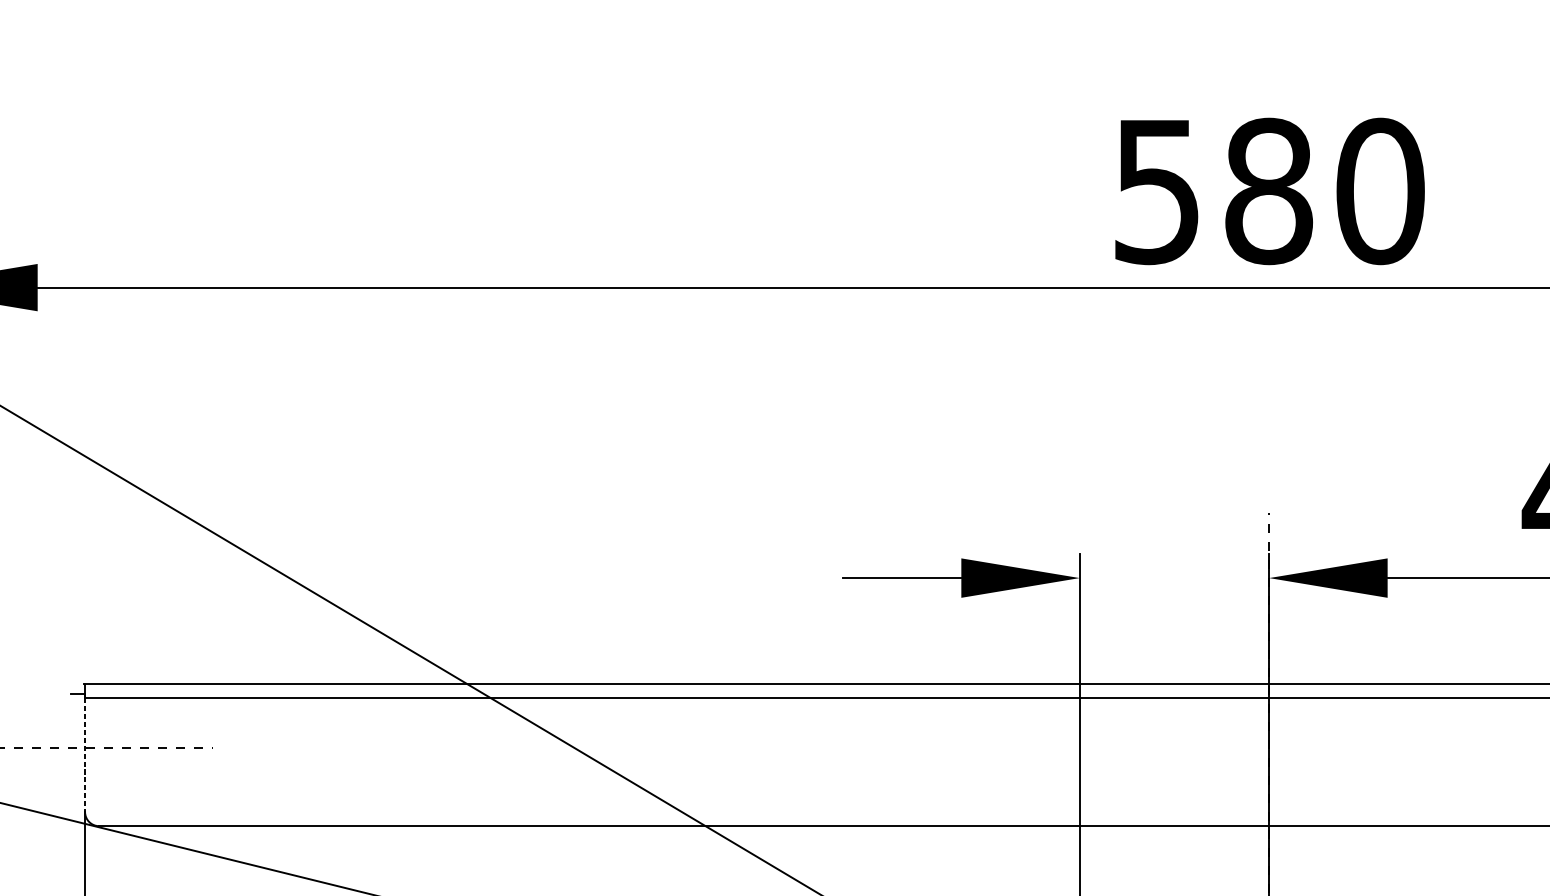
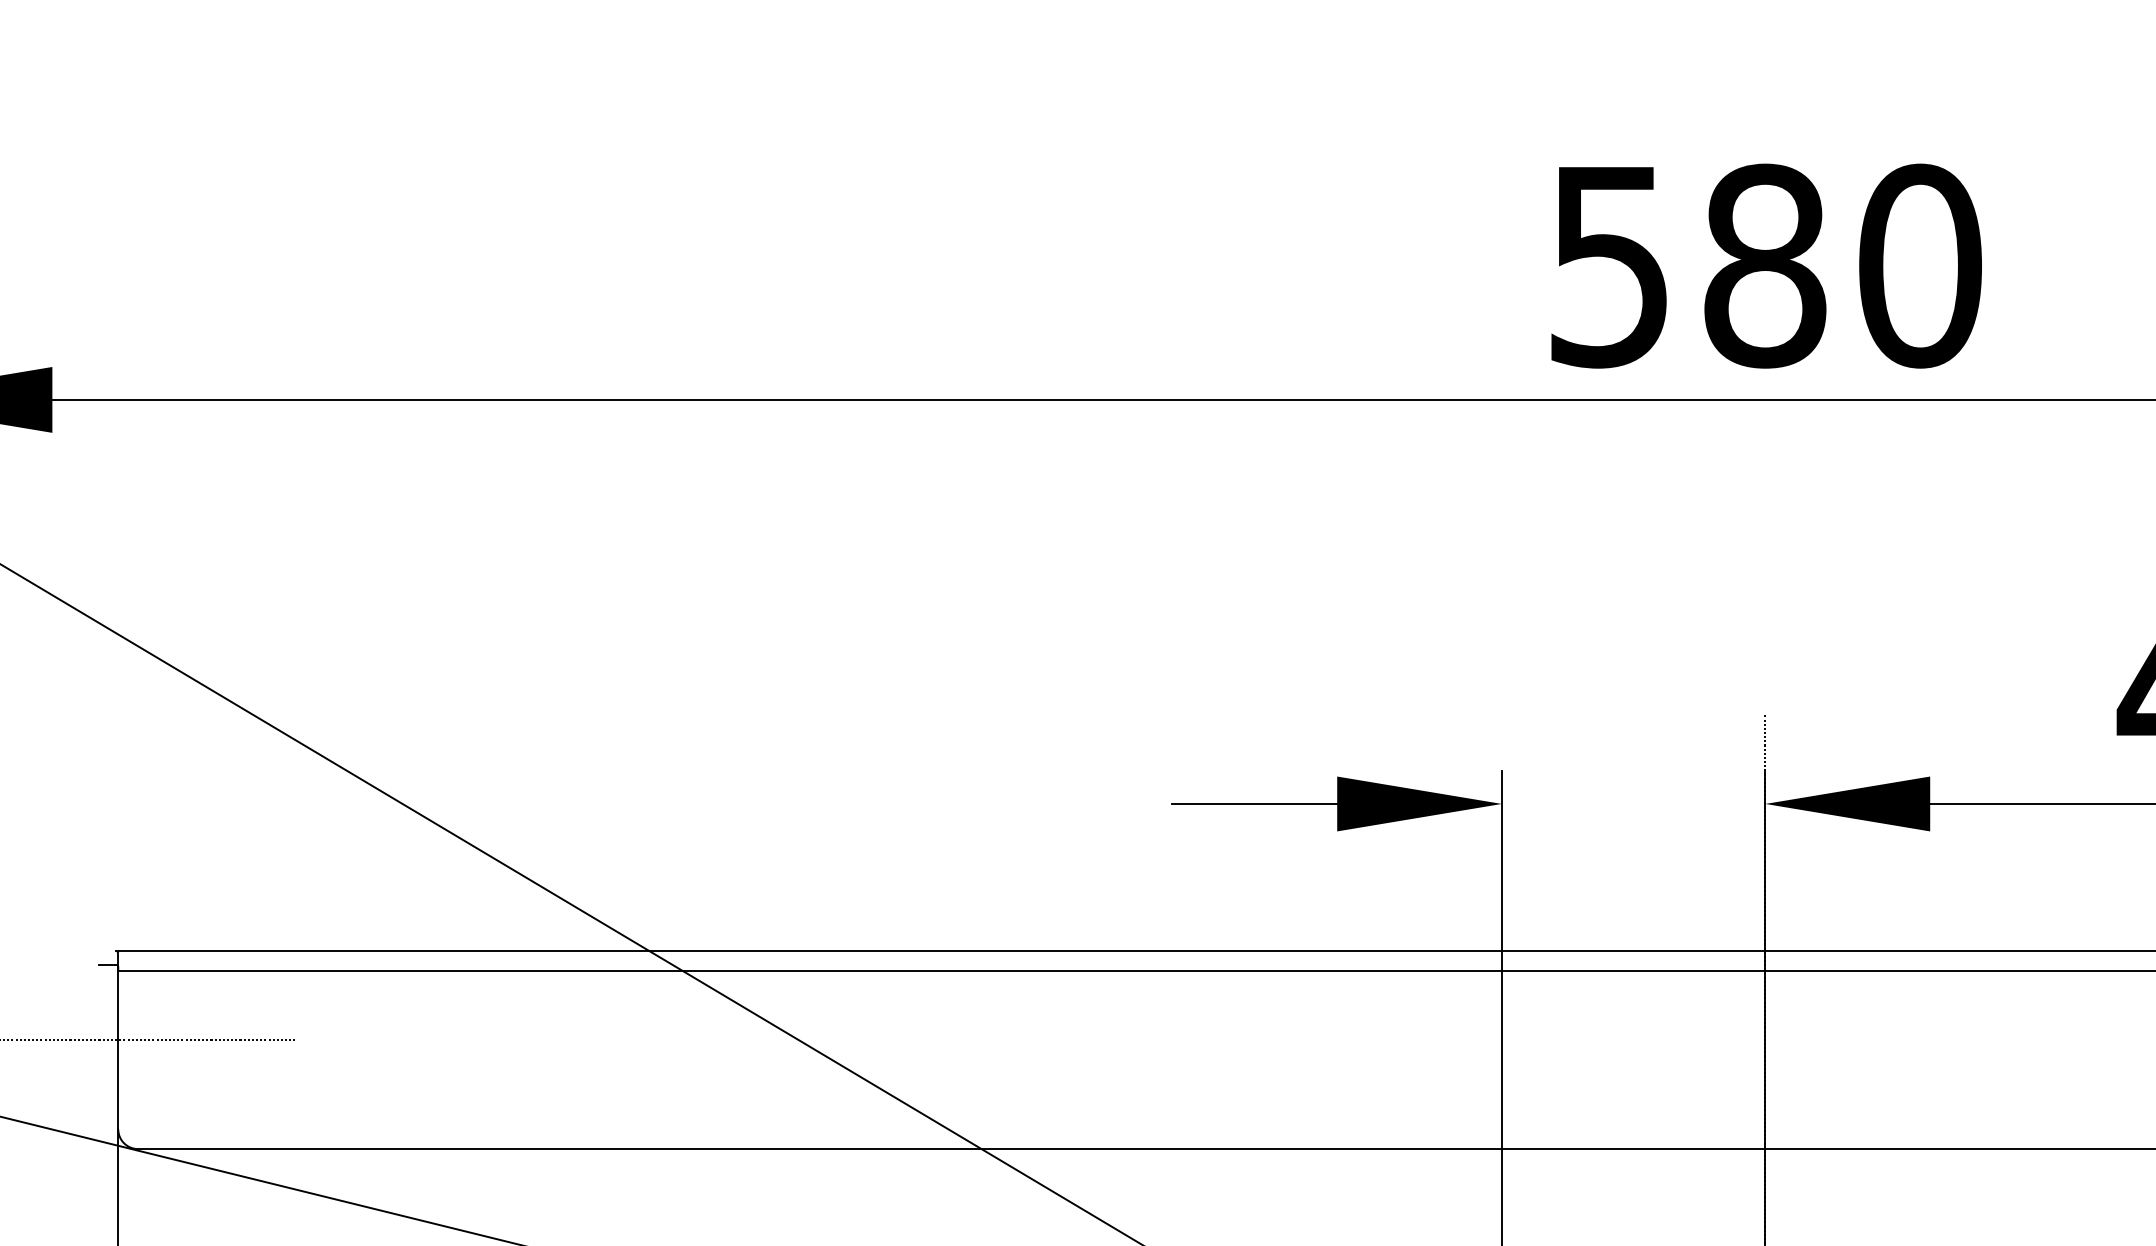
line: (85, 755) -> (118, 1050), dashed -> solid

